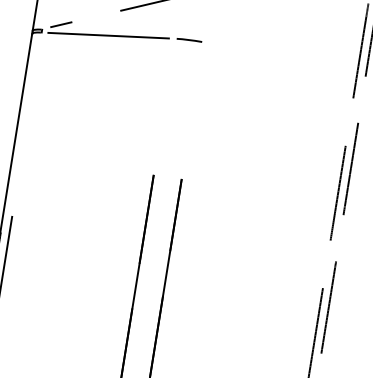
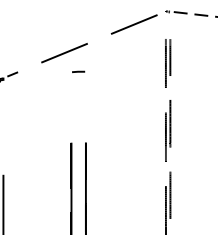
line: (108, 34) -> (37, 75), removed

